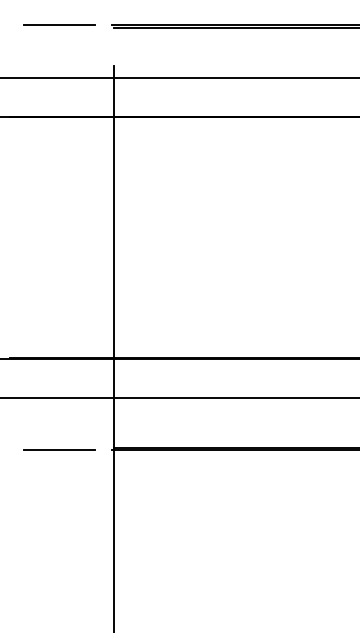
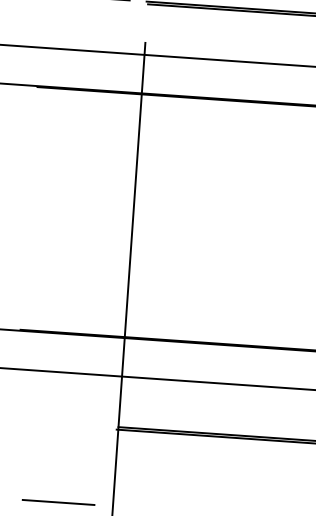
line: (59, 449) -> (58, 501), moved

